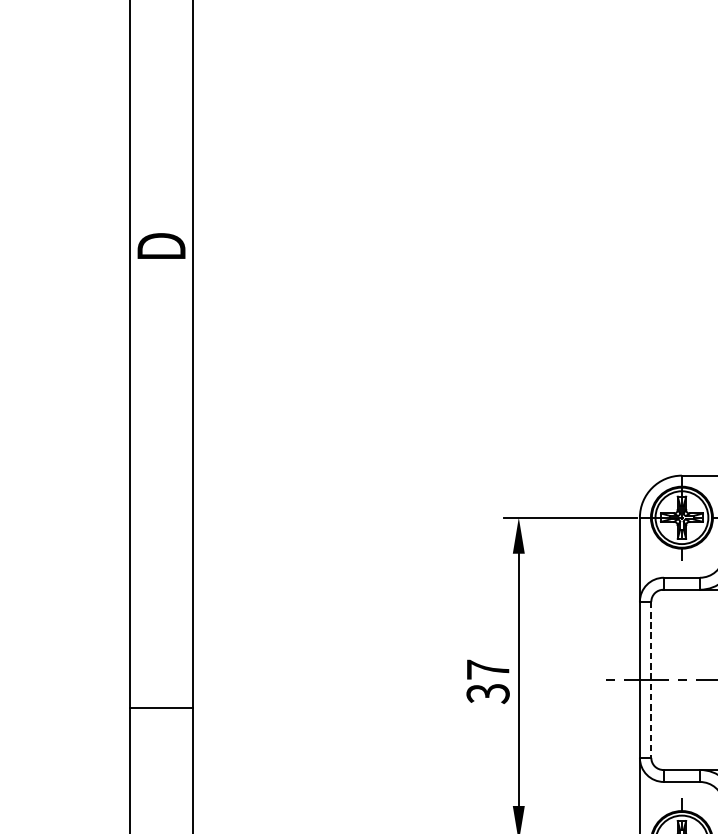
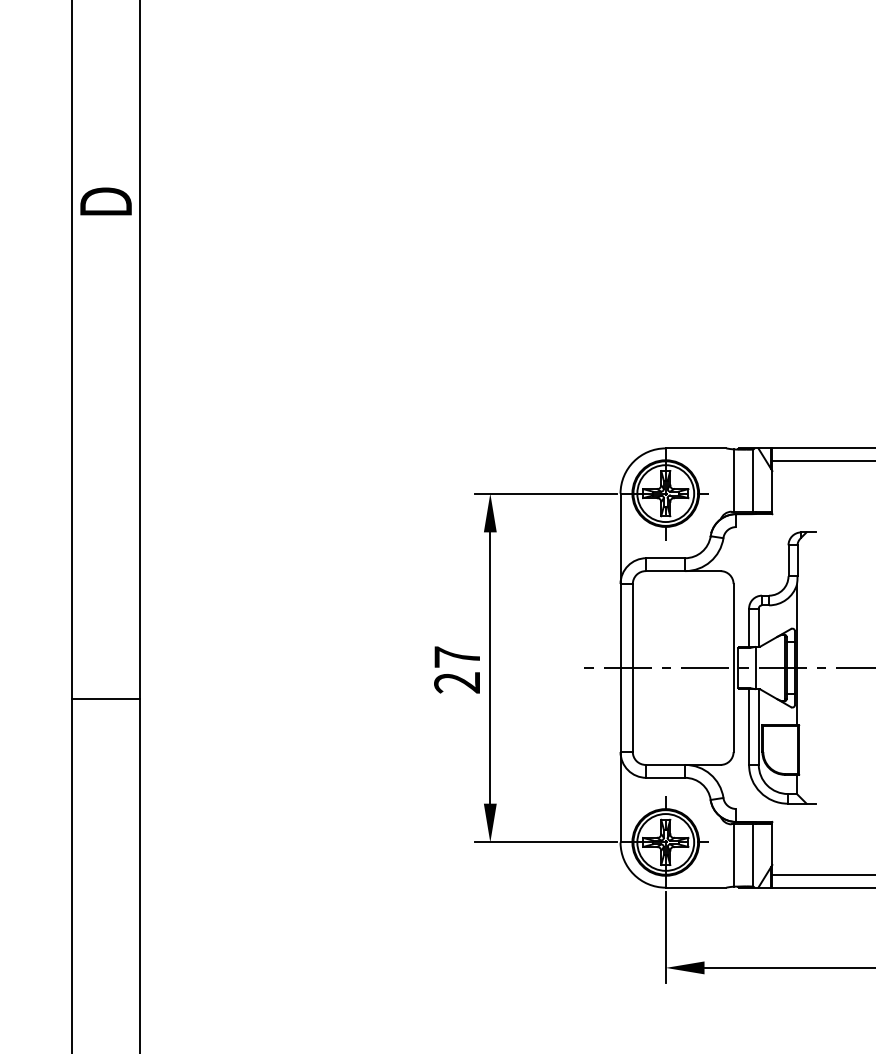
line: (651, 680) -> (632, 668), dashed -> solid
text: (488, 694) -> (457, 683), 37 -> 27

